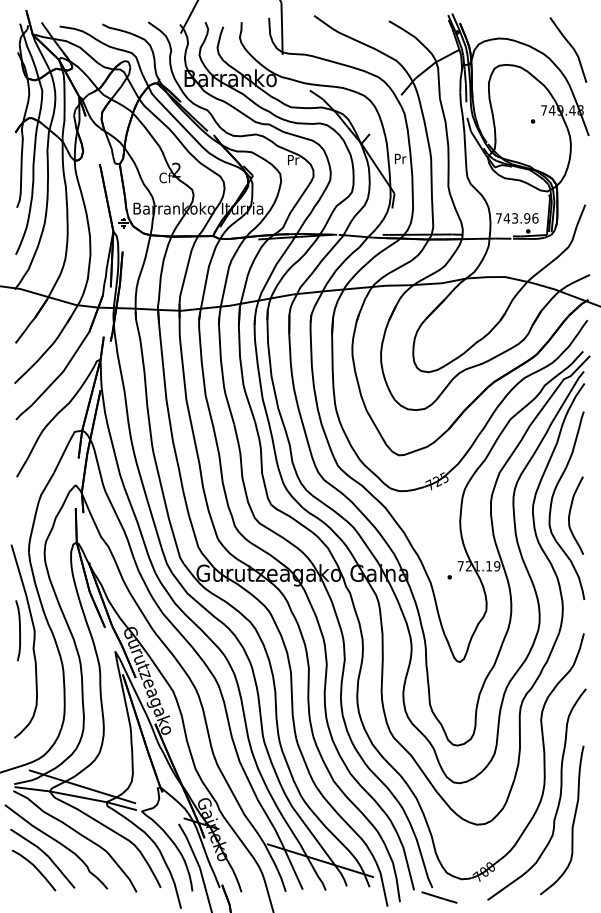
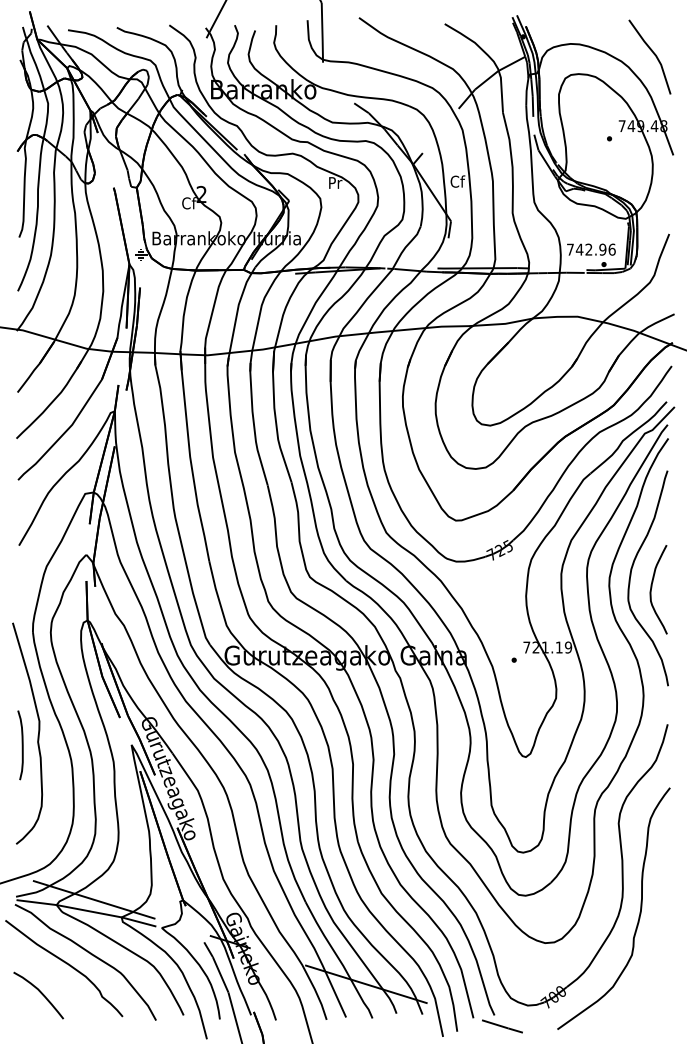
text: (400, 158) -> (457, 181), Pr -> Cf
text: (515, 218) -> (589, 249), 743.96 -> 742.96
curve: (19, 630) -> (22, 745), moved
curve: (572, 822) -> (654, 940), removed
curve: (45, 855) -> (51, 978), removed

